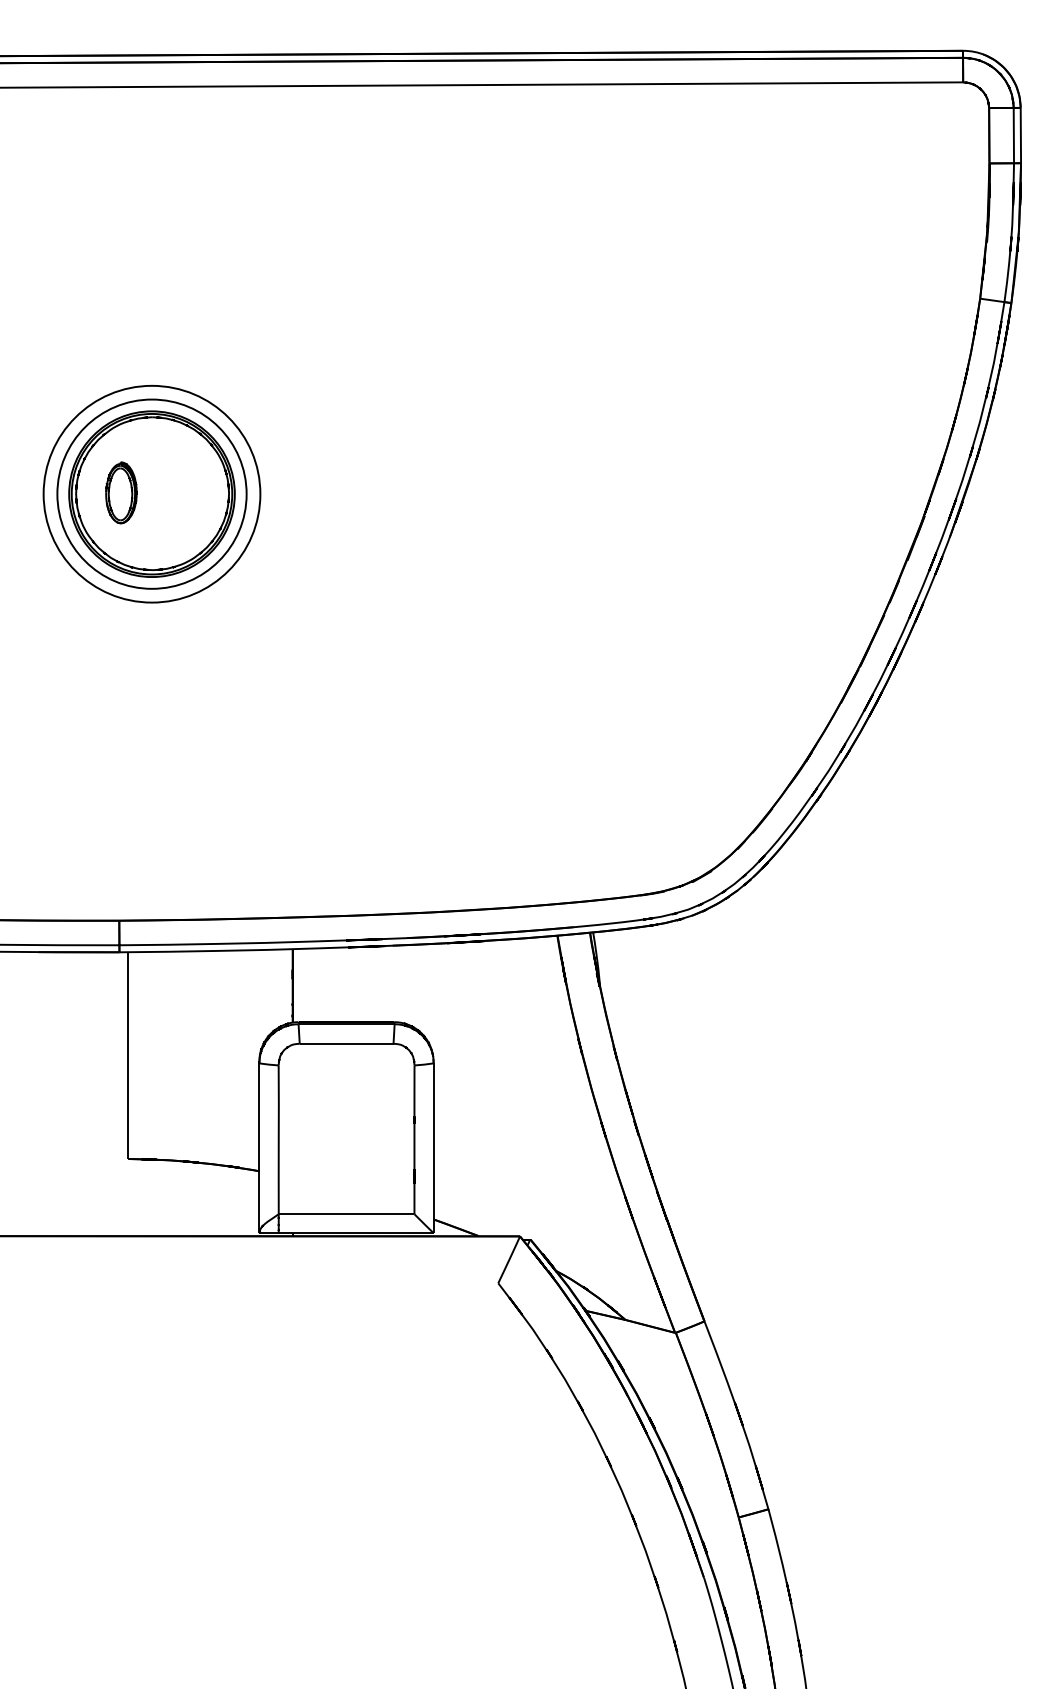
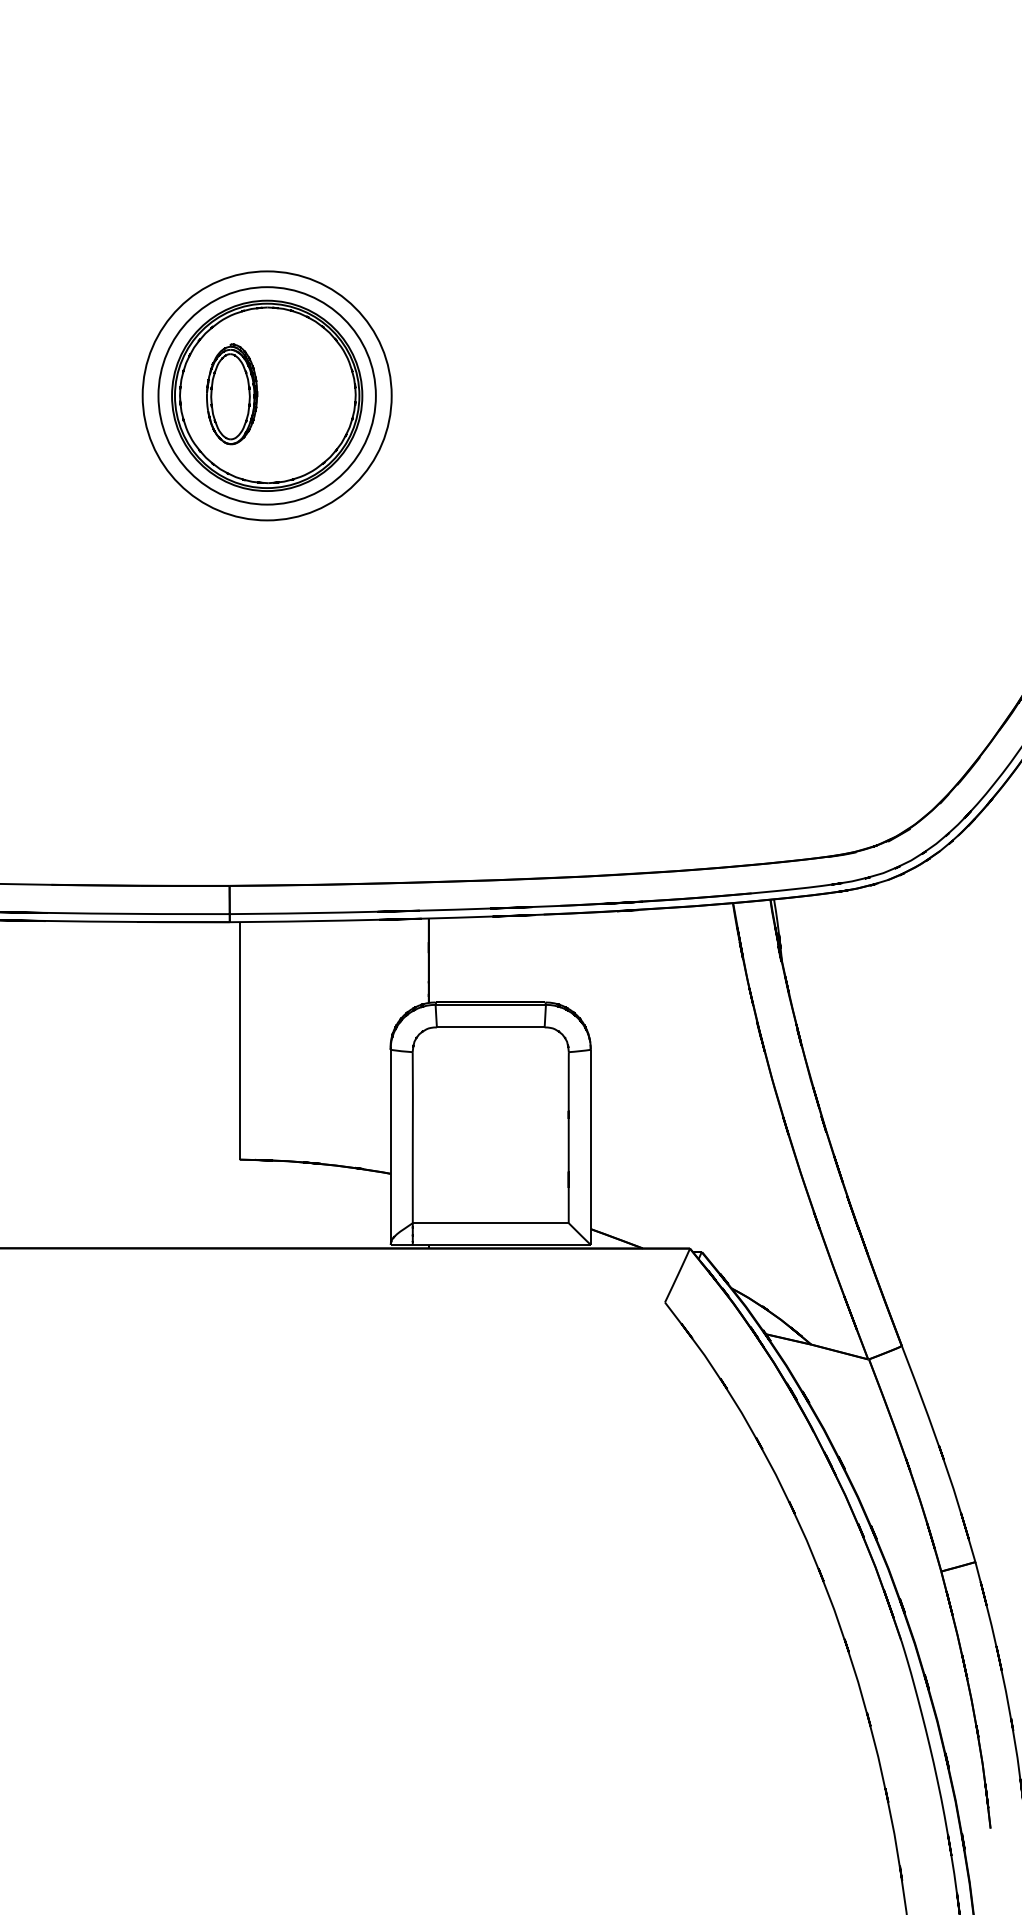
part: (121, 492) -> (232, 393), size x1.43

